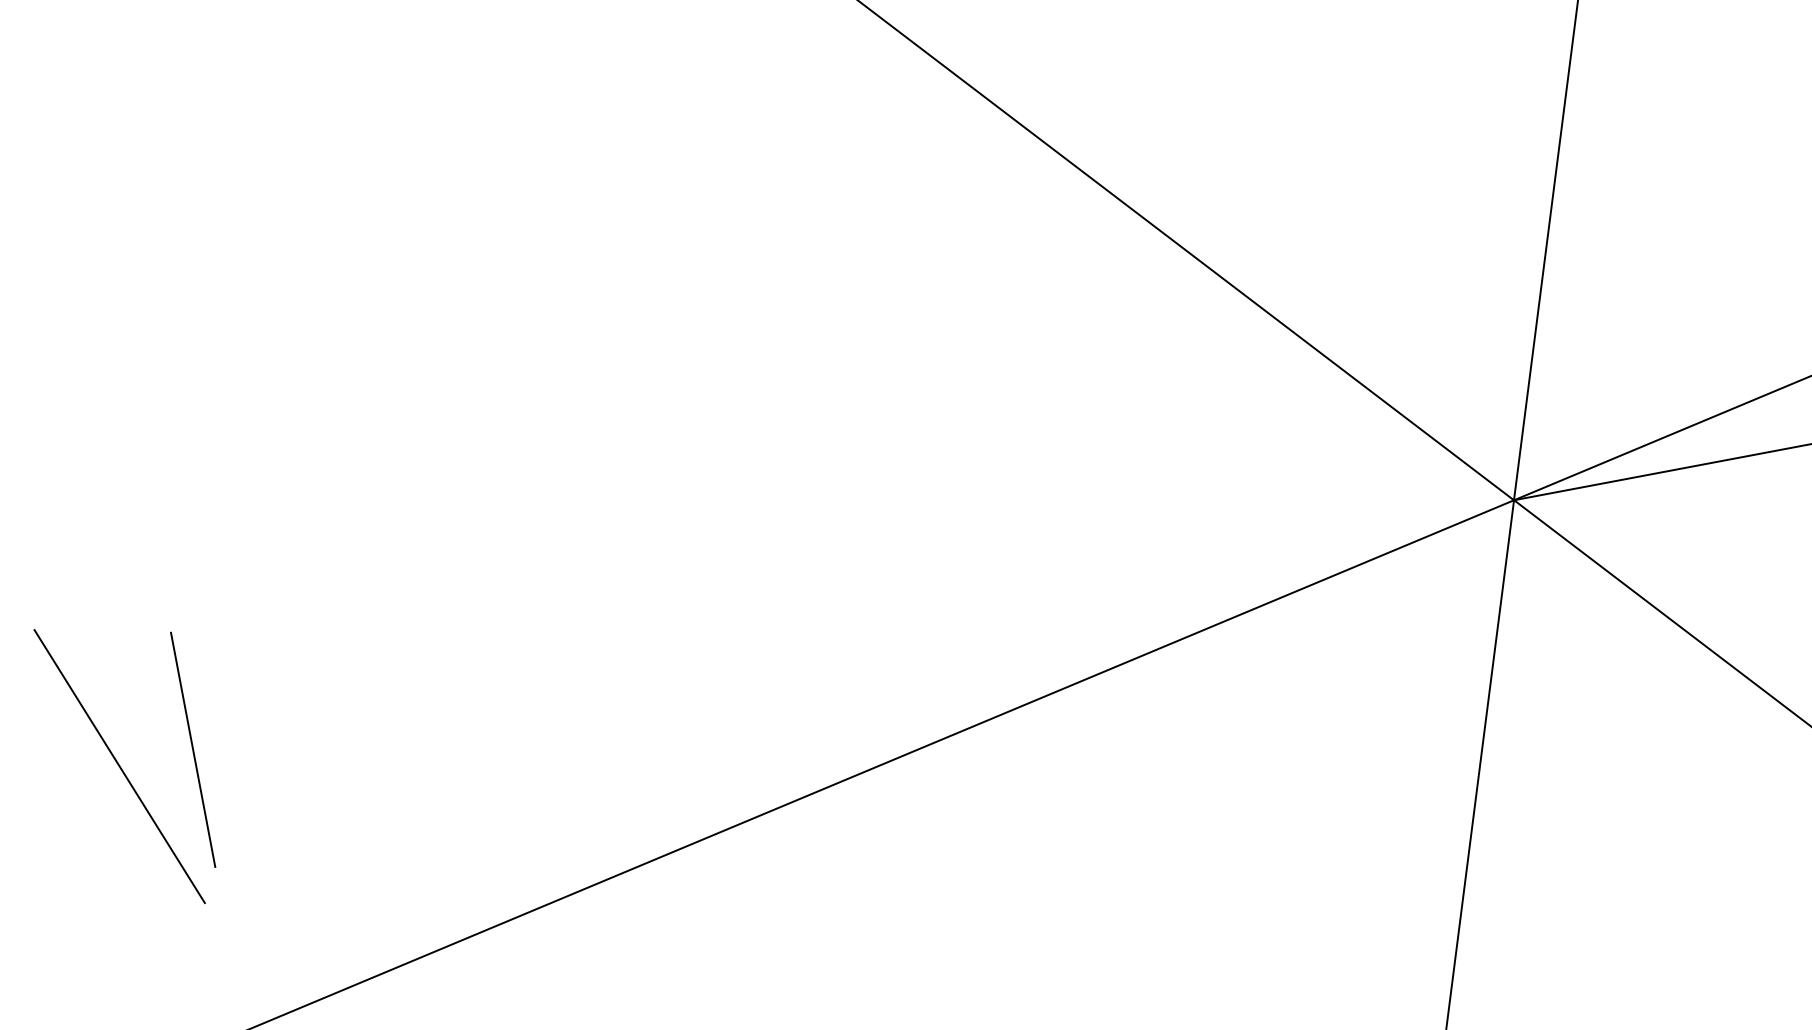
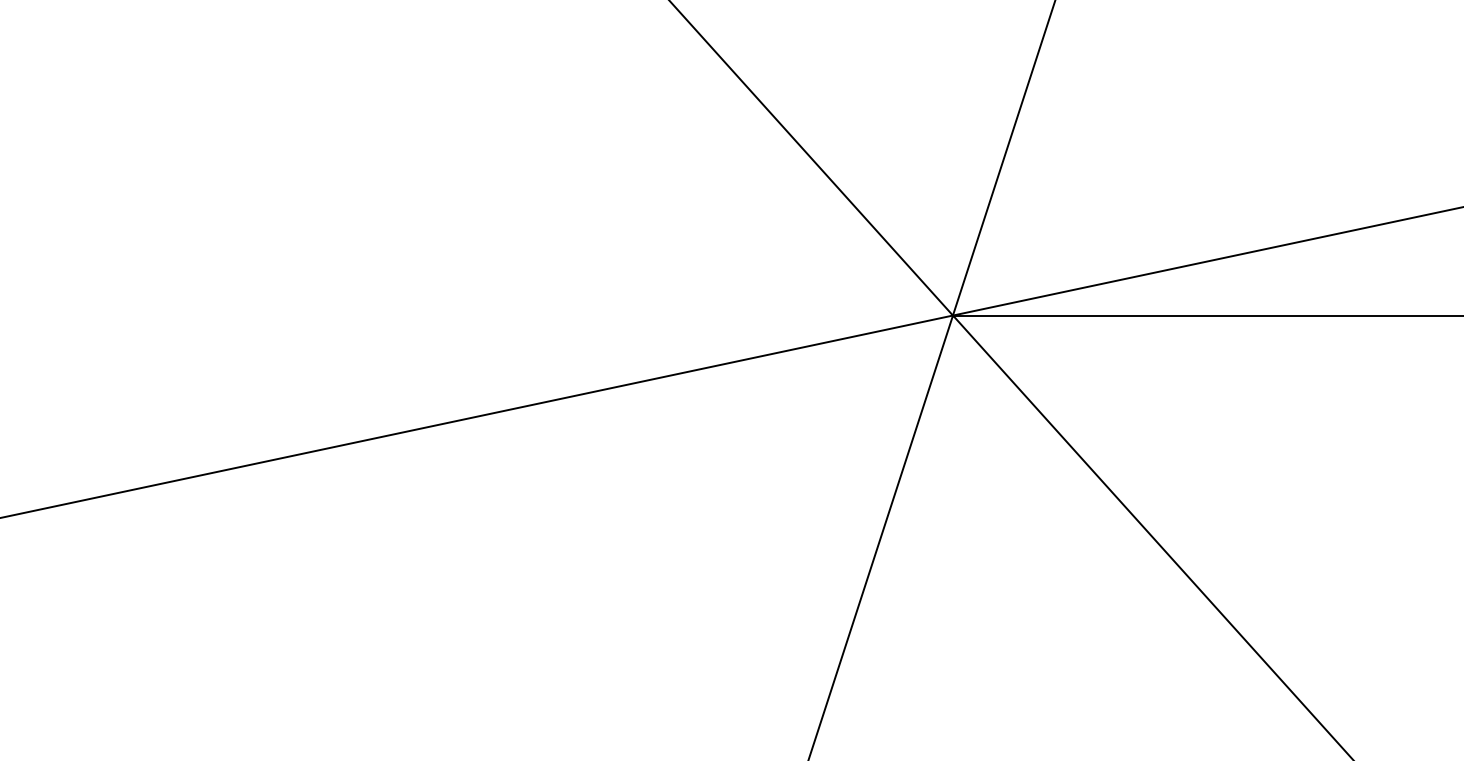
line: (193, 749) -> (138, 315), removed
line: (119, 767) -> (92, 317), removed

